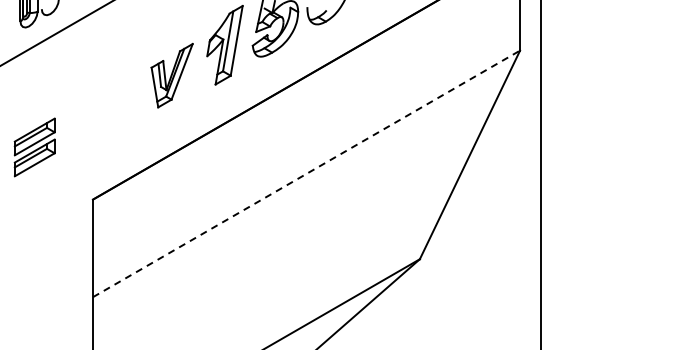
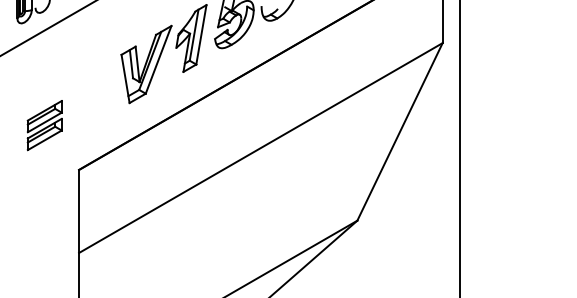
part: (171, 75) -> (145, 64), size x1.43
part: (34, 147) -> (44, 125), moved
line: (306, 173) -> (260, 147), dashed -> solid

